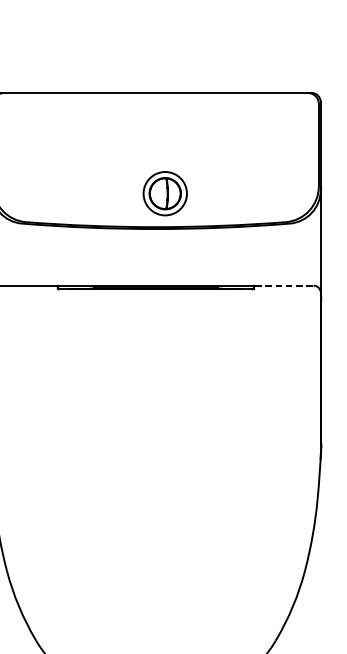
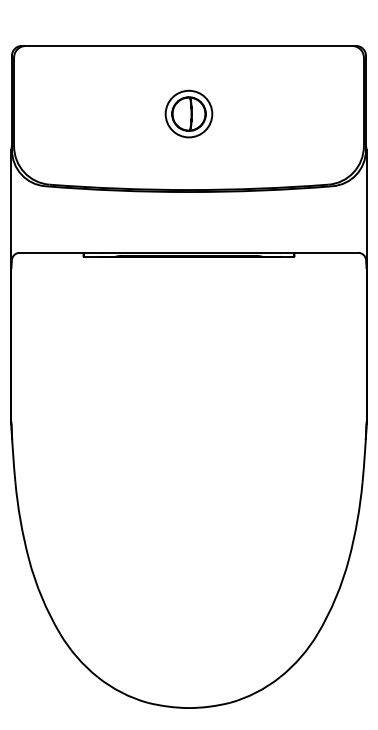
part: (164, 193) -> (188, 113), moved
line: (284, 285) -> (327, 252), dashed -> solid

